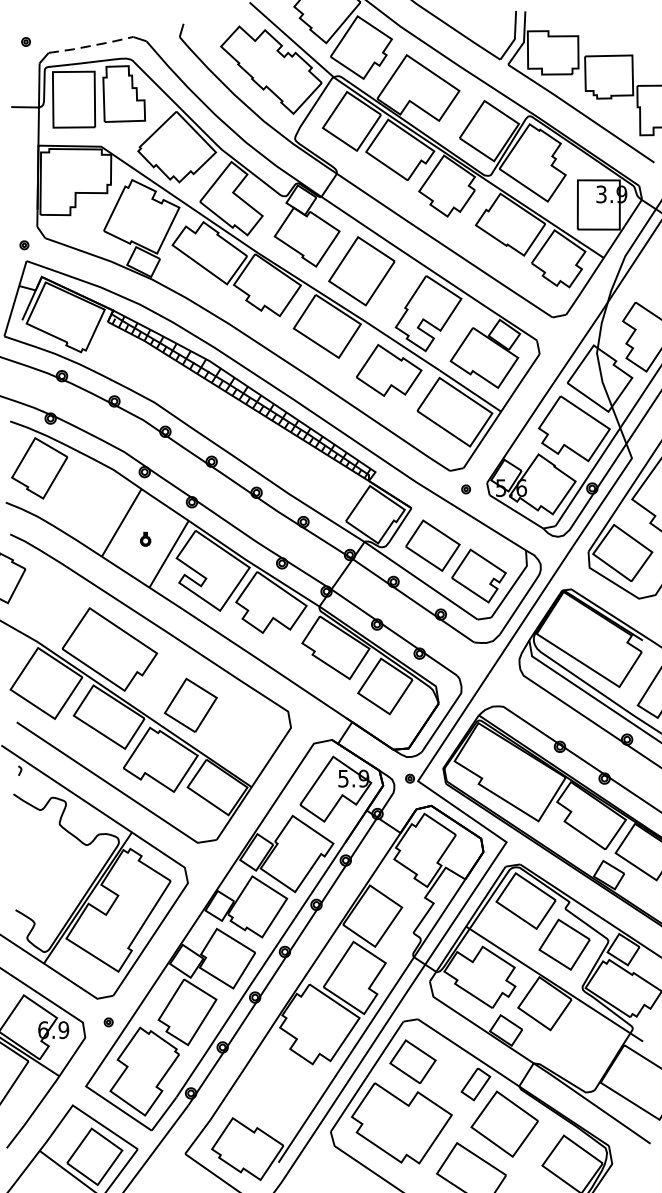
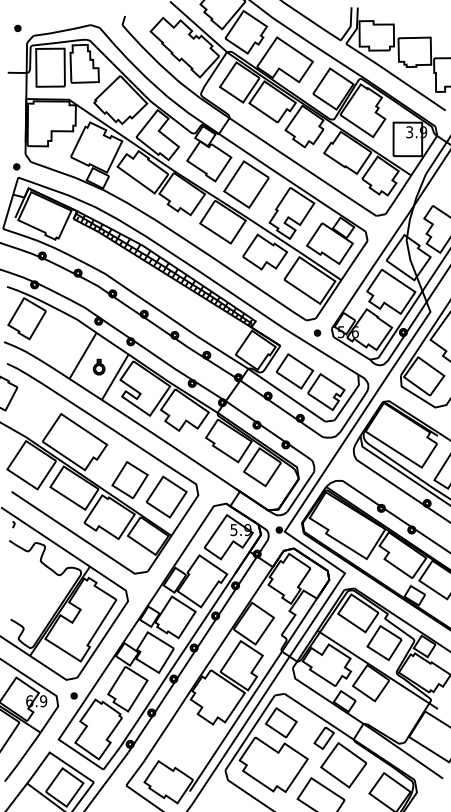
line: (91, 46) -> (62, 31), dashed -> solid
part: (145, 538) -> (99, 366), size x1.67
part: (244, 729) -> (166, 496), added

